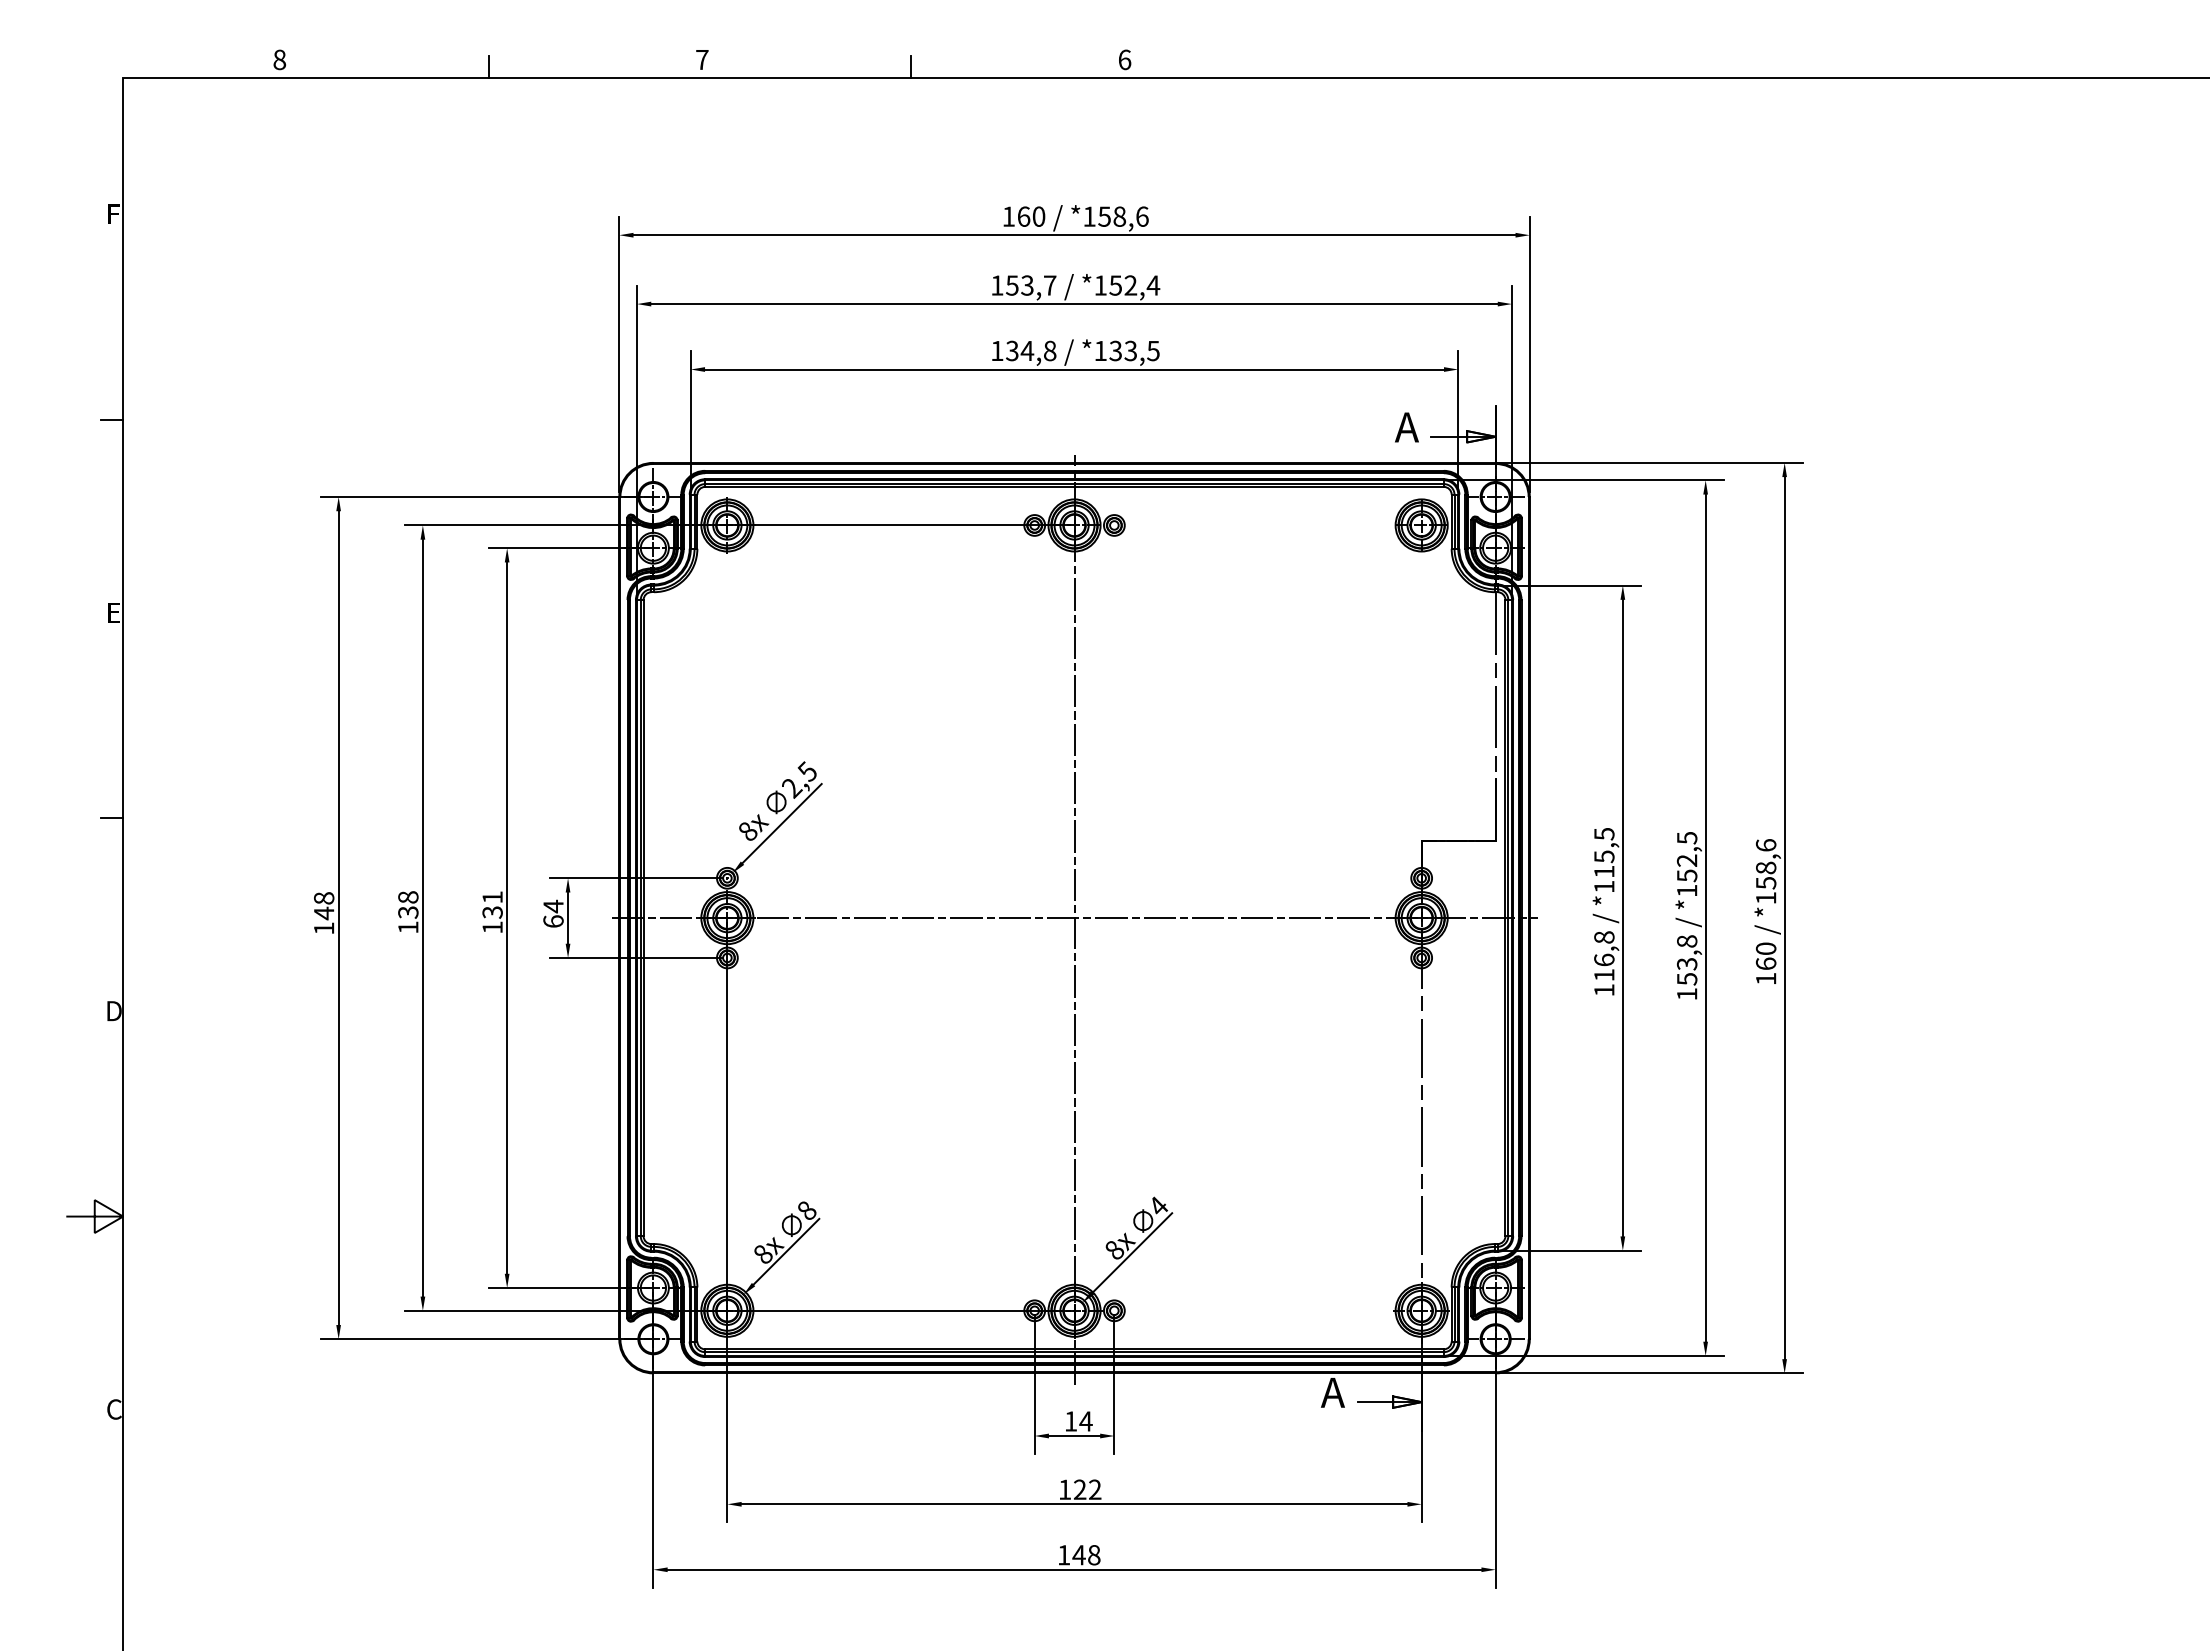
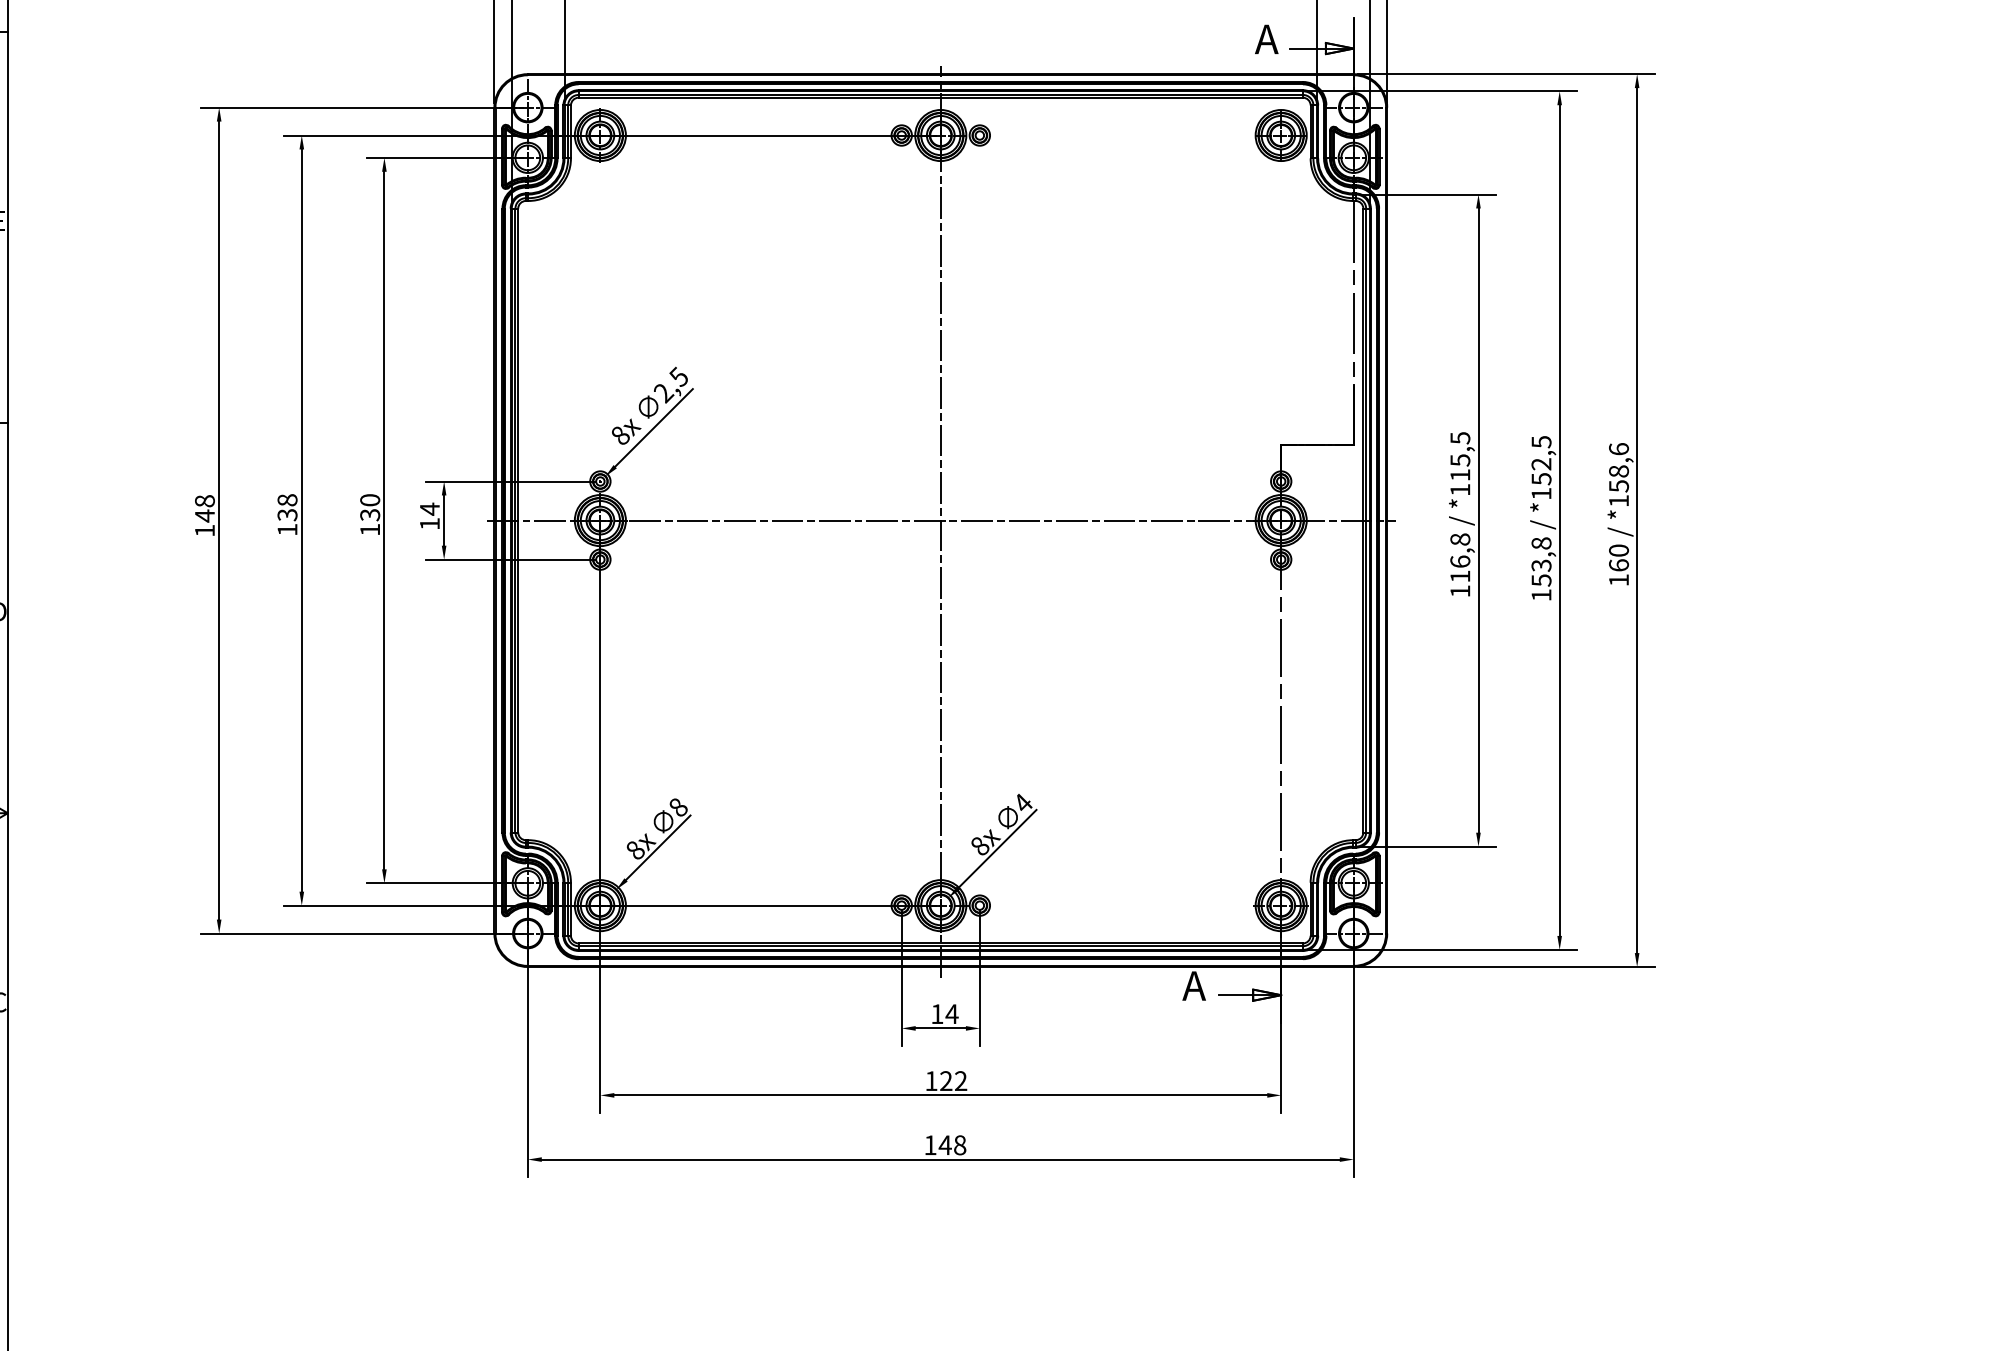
text: (492, 897) -> (370, 500), 131 -> 130
text: (553, 921) -> (429, 523), 64 -> 14

